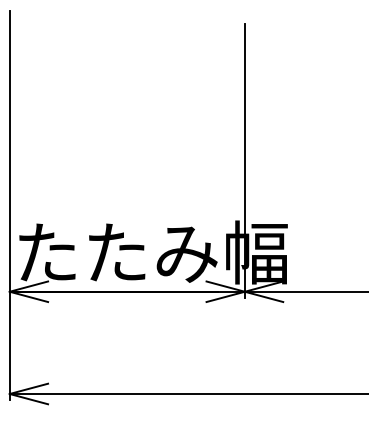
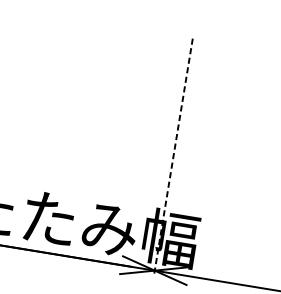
line: (244, 161) -> (172, 157), solid -> dashed

